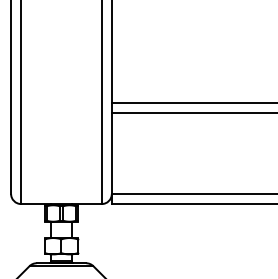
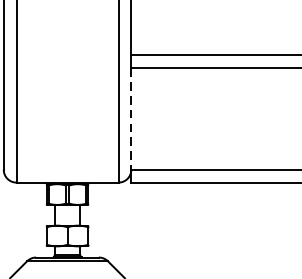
line: (111, 154) -> (130, 119), solid -> dashed

